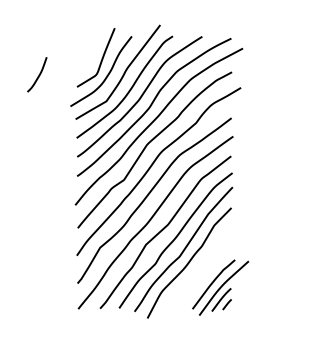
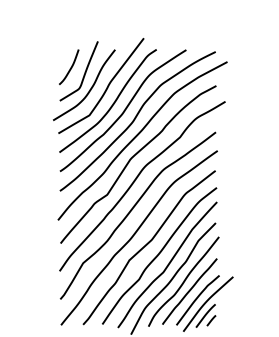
curve: (38, 74) -> (70, 67), moved
part: (199, 265) -> (183, 281), added

